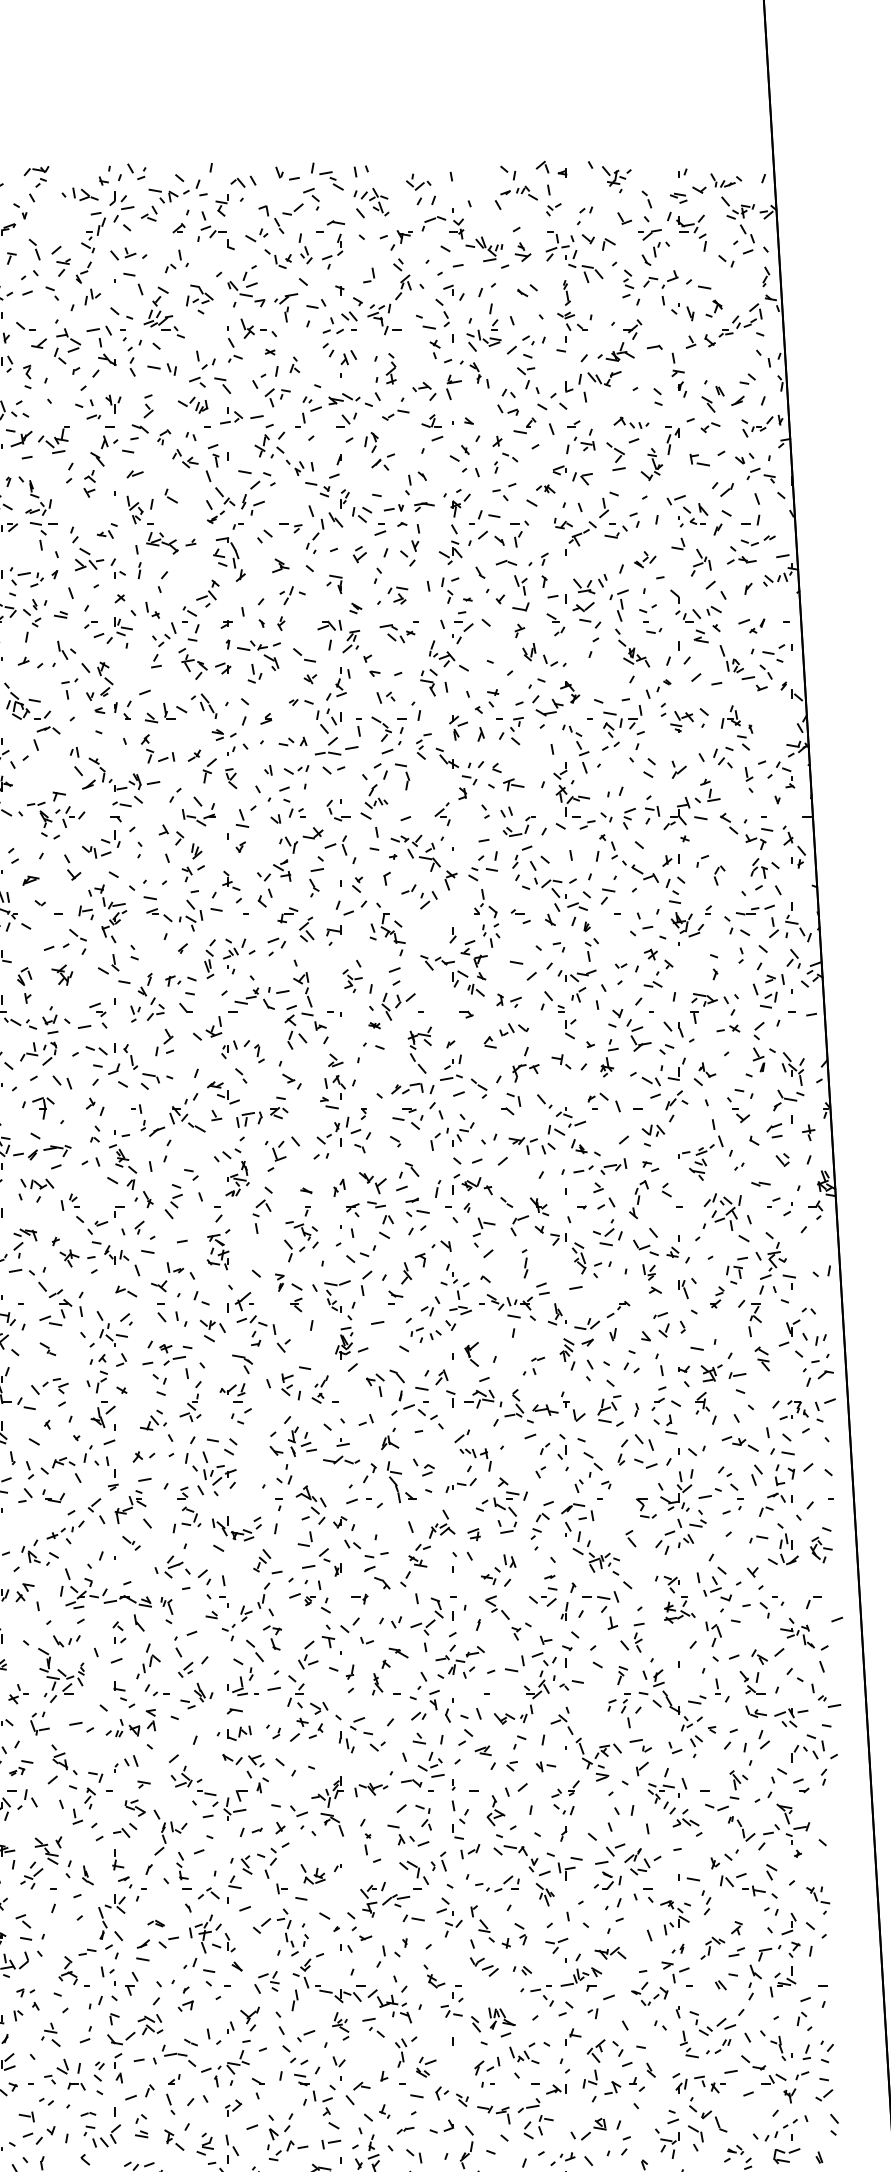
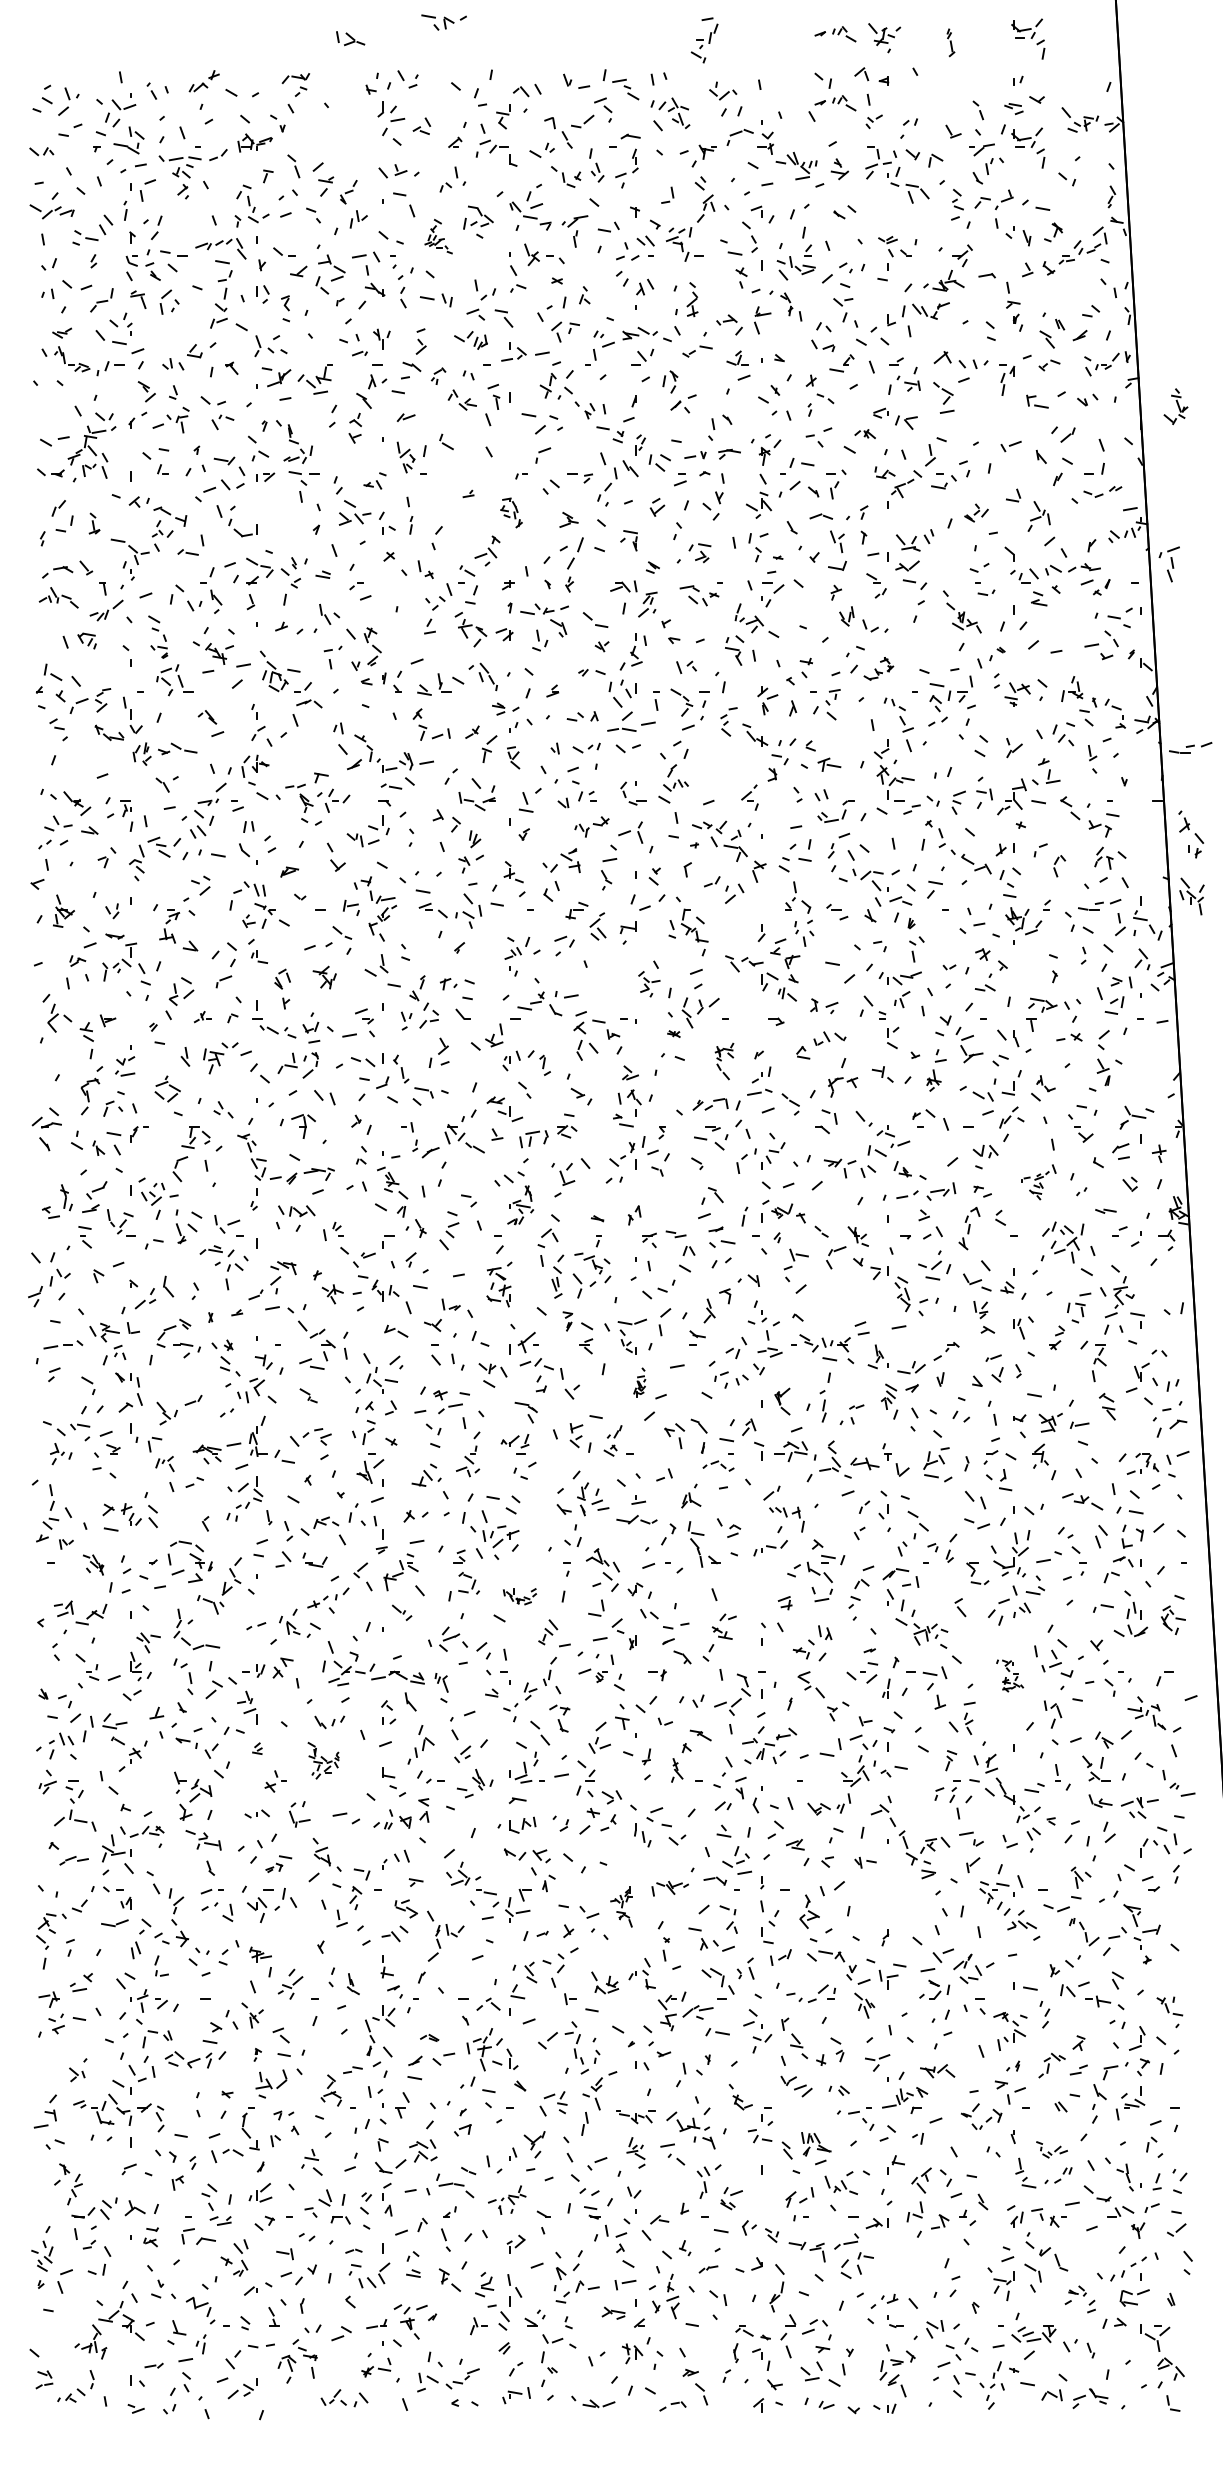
part: (519, 131) -> (835, 34), added
part: (691, 135) -> (1028, 38), added
part: (616, 179) -> (884, 38), moved
part: (725, 180) -> (1066, 89), removed
part: (85, 194) -> (350, 38), moved
part: (168, 196) -> (443, 22), moved
part: (93, 232) -> (704, 40), moved
part: (747, 238) -> (1090, 154), removed
part: (566, 292) -> (950, 42), moved
part: (164, 312) -> (438, 236), size x0.6
part: (630, 422) -> (960, 359), size x1.4
part: (651, 464) -> (1175, 406), moved
part: (761, 475) -> (1106, 418), removed
part: (226, 505) -> (508, 452), removed
part: (691, 516) -> (1028, 464), removed
part: (162, 543) -> (436, 494), removed
part: (229, 559) -> (511, 512), size x0.6
part: (741, 560) -> (1084, 567), moved
part: (26, 577) -> (284, 532), removed
part: (291, 594) -> (581, 552), size x1.6
part: (618, 605) -> (1168, 564), moved
part: (119, 630) -> (388, 592), removed
part: (731, 658) -> (1072, 623), removed
part: (557, 698) -> (878, 668), size x0.6
part: (836, 769) -> (1190, 747), added
part: (784, 774) -> (1114, 713), moved
part: (401, 776) -> (704, 755), removed
part: (300, 840) -> (591, 826), size x0.7
part: (793, 847) -> (1190, 834), moved
part: (209, 958) -> (557, 1276), moved
part: (302, 989) -> (593, 993), removed
part: (419, 1050) -> (724, 1061), size x0.7
part: (792, 1068) -> (1191, 896), moved
part: (700, 1158) -> (1038, 1182), size x0.7
part: (372, 1182) -> (671, 1209), removed
part: (524, 1263) -> (822, 1406), moved
part: (343, 1337) -> (639, 1382), size x0.6
part: (414, 1411) -> (718, 1465), size x0.6
part: (622, 1451) -> (951, 1547), moved
part: (442, 1524) -> (749, 1591), removed
part: (236, 1528) -> (519, 1596), size x0.6
part: (674, 1599) -> (1009, 1675), size x0.6
part: (61, 1675) -> (323, 1760), size x0.6
part: (564, 1797) -> (886, 1897), removed
part: (327, 1805) -> (621, 1906), size x0.6
part: (46, 1851) -> (307, 1957), removed
part: (181, 1865) -> (648, 1973), moved
part: (340, 1993) -> (635, 2116), size x0.7
part: (712, 2023) -> (1051, 2149), size x0.6
part: (225, 2068) -> (507, 2199), size x0.7
part: (588, 2128) -> (913, 2267), removed

